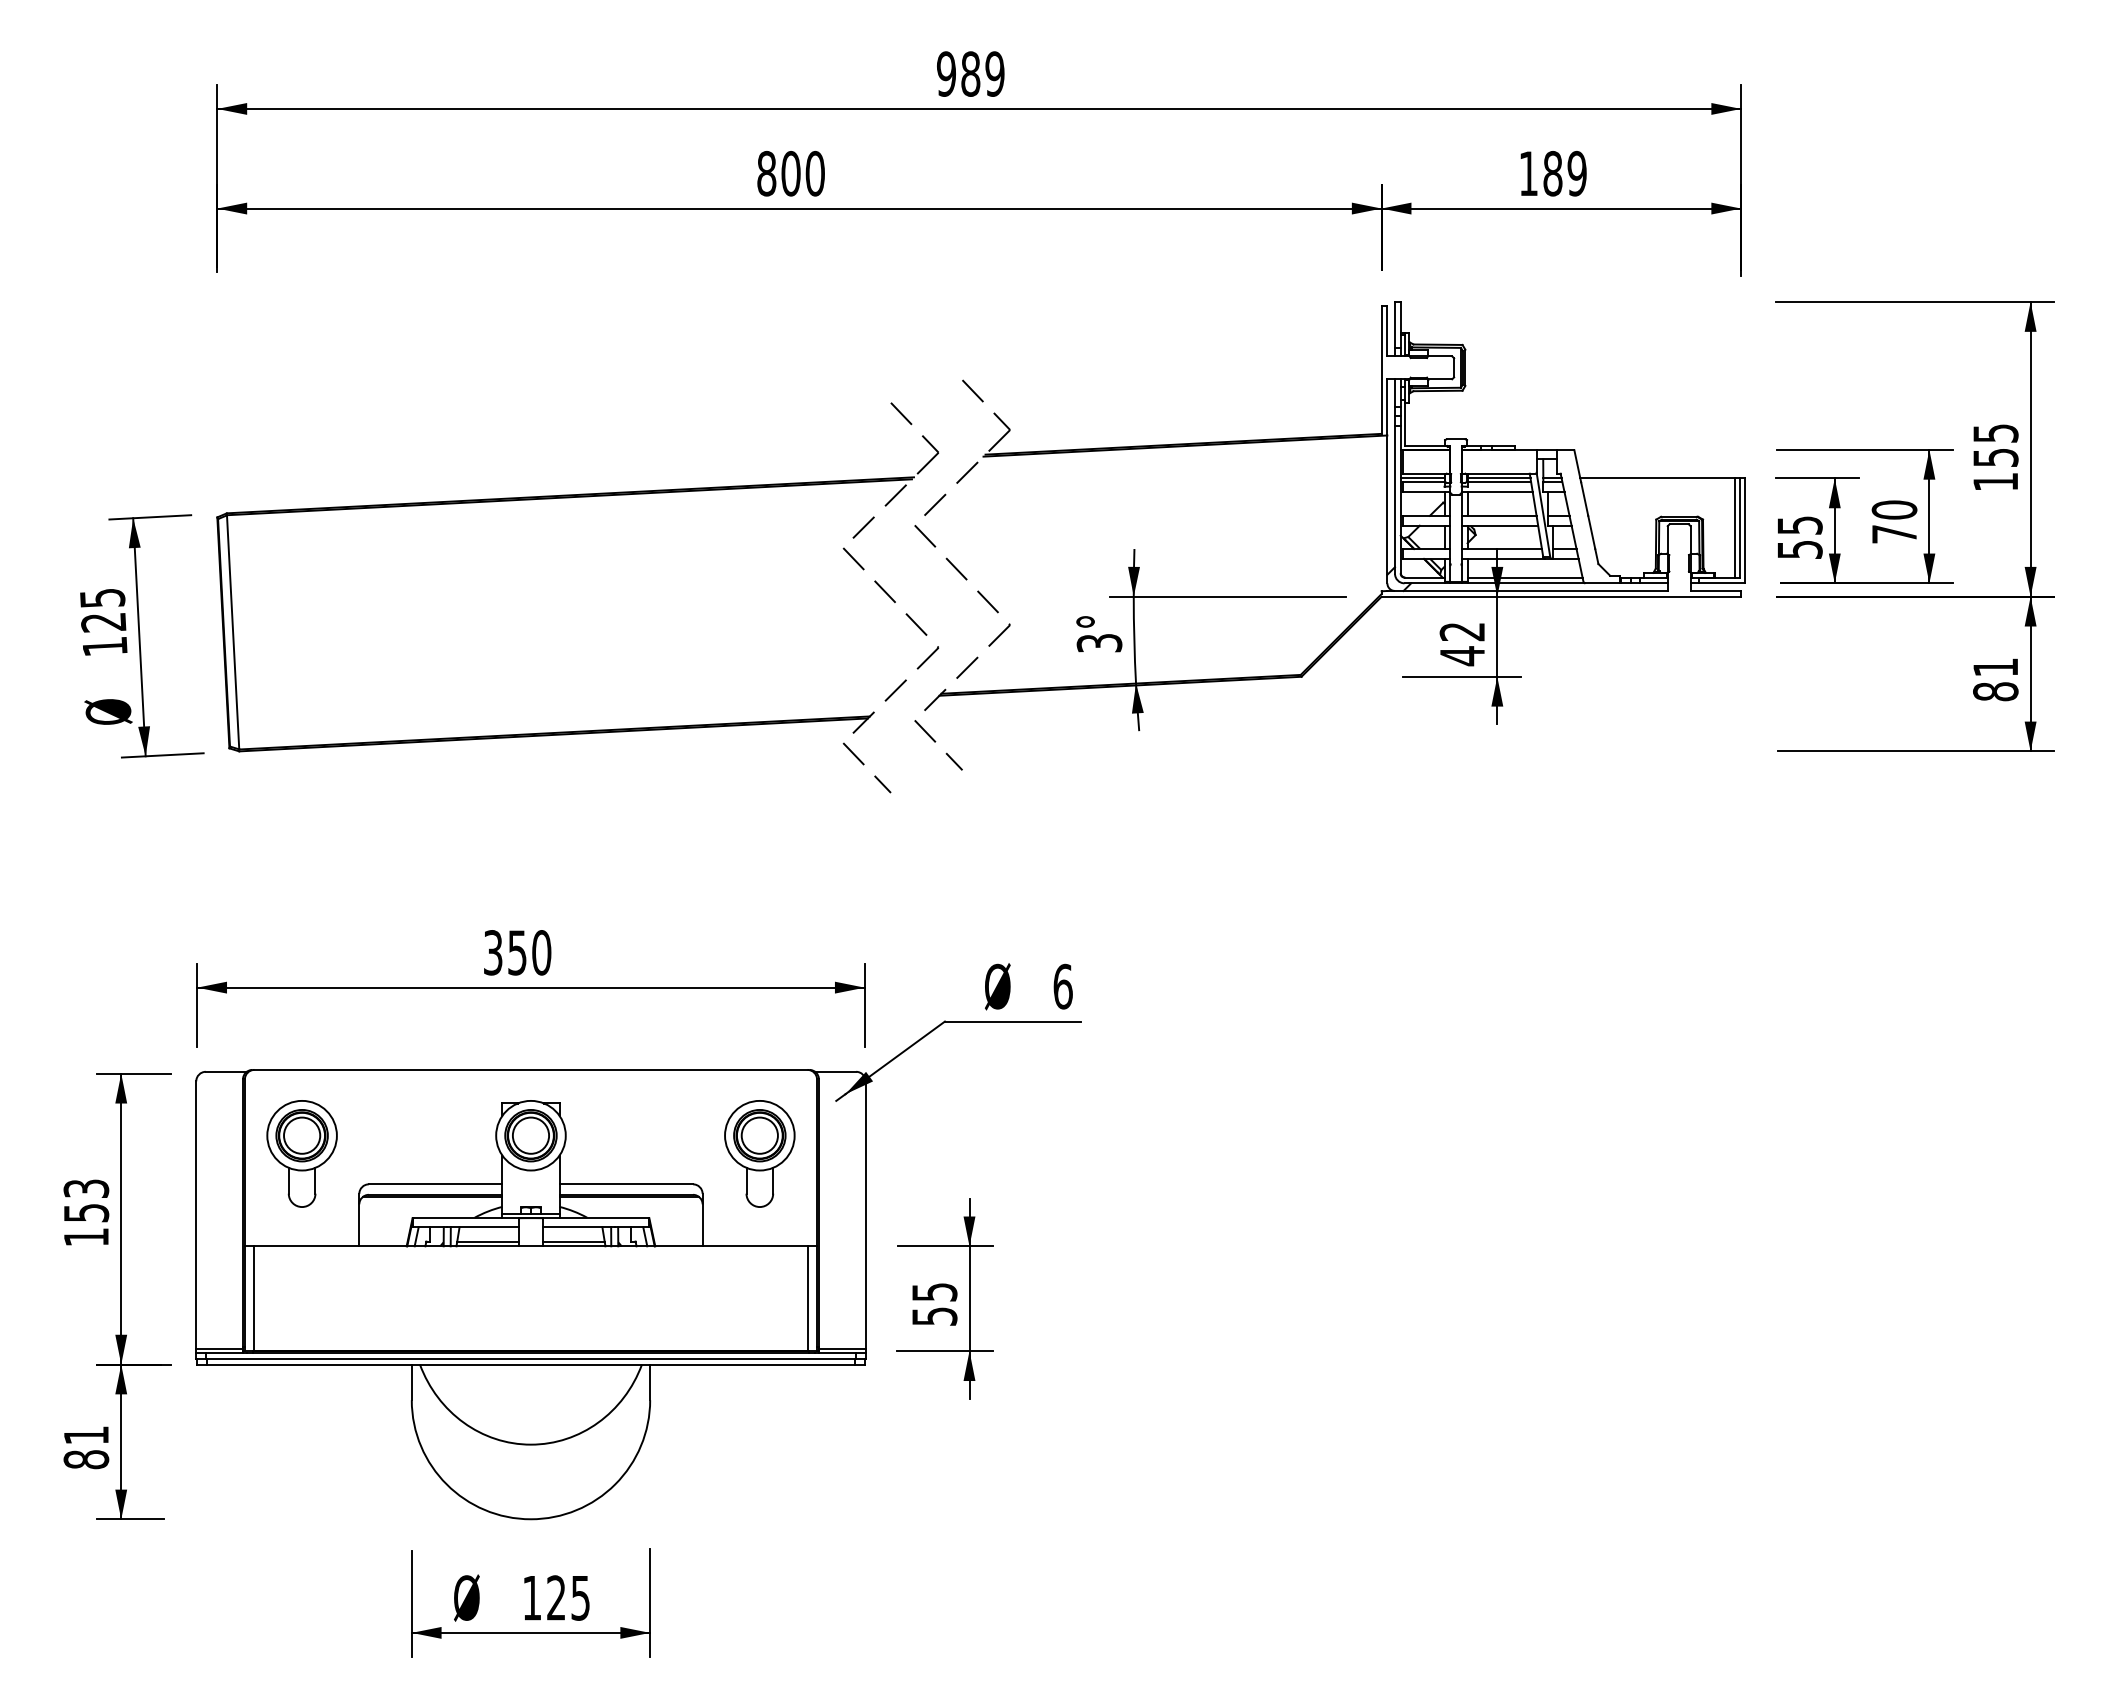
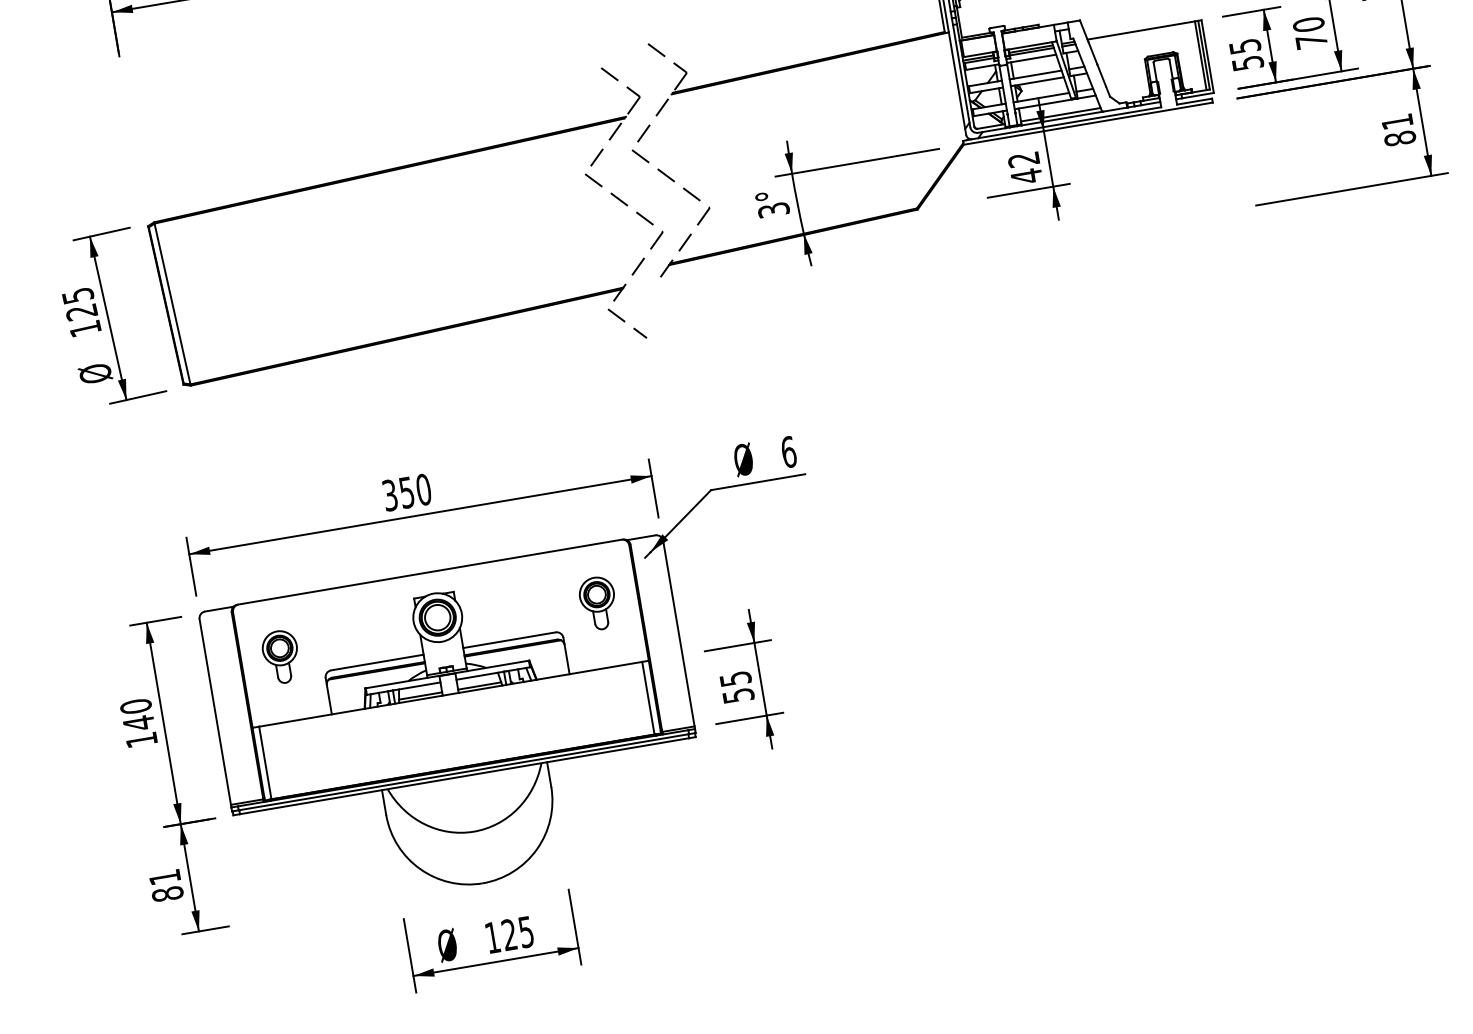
line: (935, 742) -> (671, 298), removed
part: (301, 1153) -> (280, 656), size x0.7
part: (759, 1153) -> (598, 603), size x0.7
text: (86, 1201) -> (137, 715), 153 -> 140

